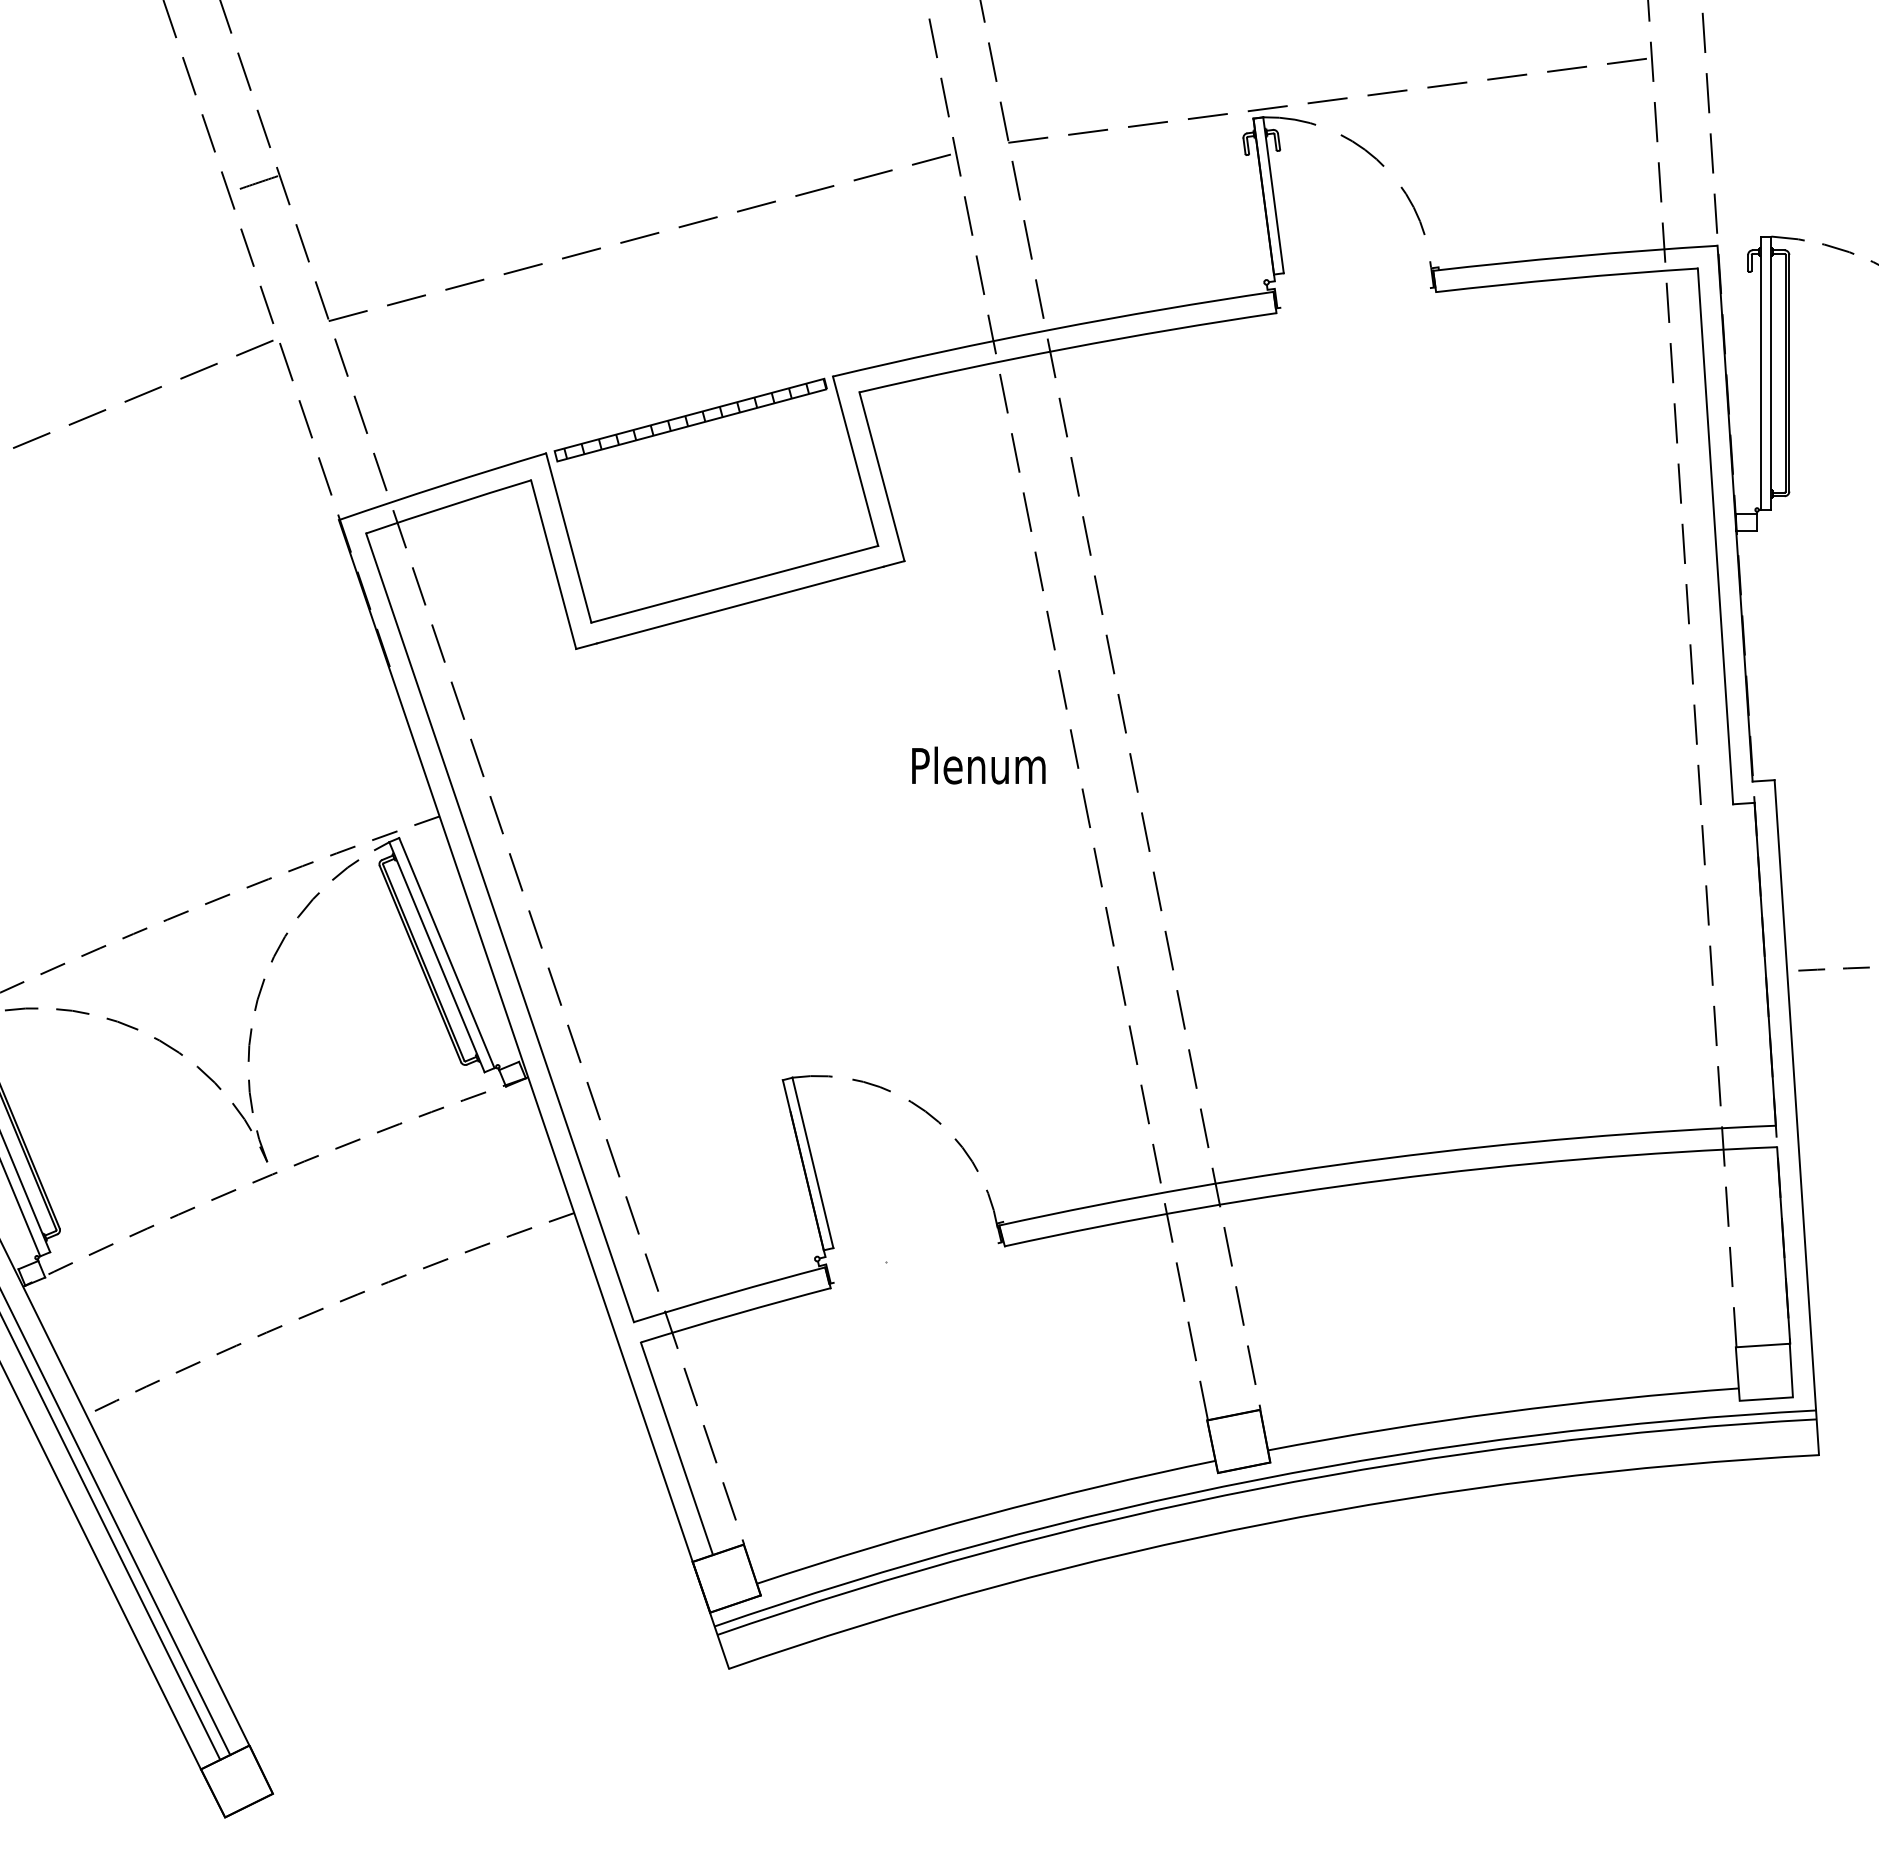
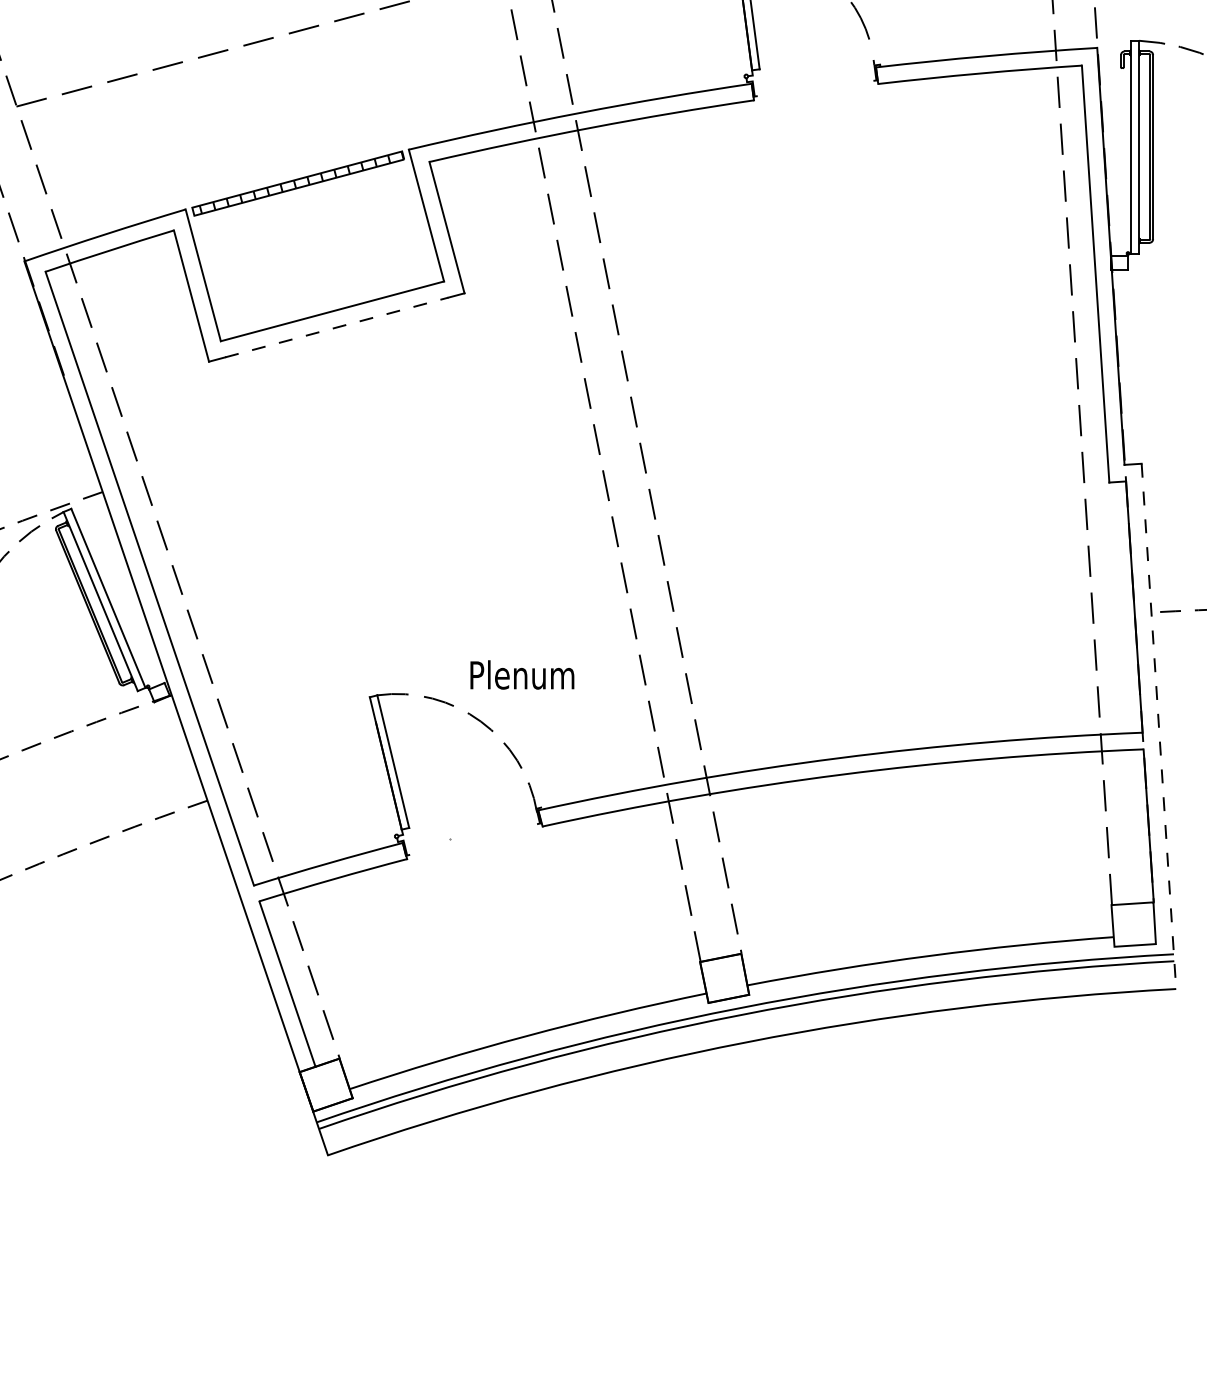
line: (740, 604) -> (336, 327), solid -> dashed
text: (978, 765) -> (522, 674), moved
line: (1796, 1118) -> (1158, 727), solid -> dashed

